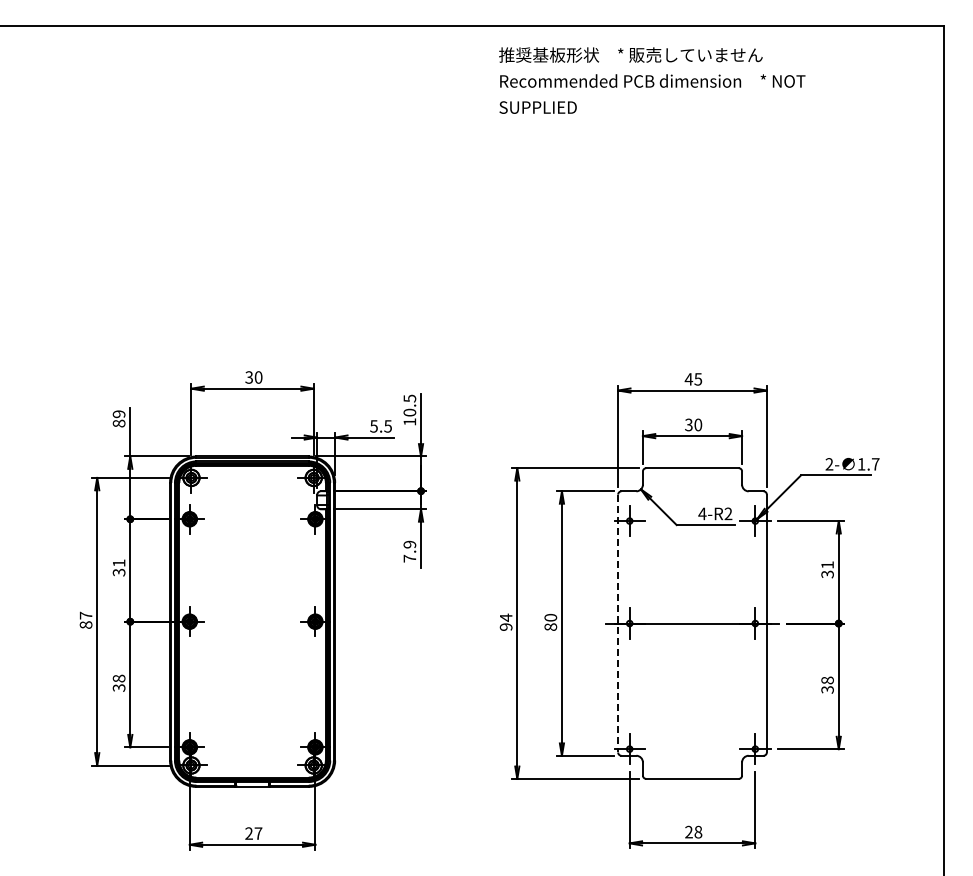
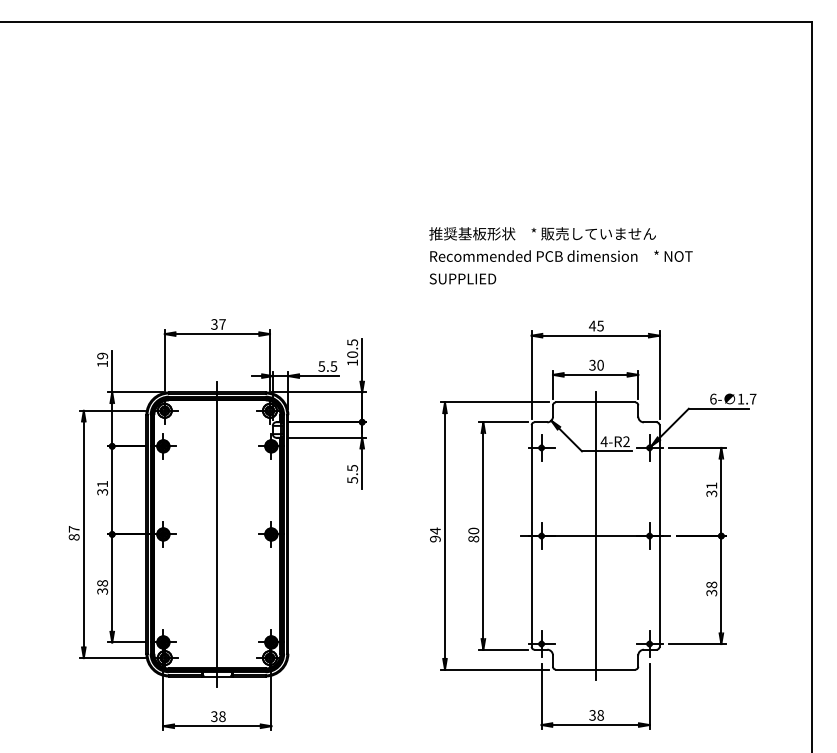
text: (652, 80) -> (561, 255), moved
text: (258, 377) -> (222, 324), 30 -> 37
text: (118, 423) -> (102, 364), 89 -> 19
text: (829, 464) -> (713, 399), 2- -> 6-
text: (409, 551) -> (352, 474), 7.9 -> 5.5
line: (252, 621) -> (217, 534), added
line: (618, 623) -> (531, 535), dashed -> solid
line: (692, 623) -> (595, 535), added
text: (688, 832) -> (592, 715), 28 -> 38
text: (253, 833) -> (218, 716), 27 -> 38

